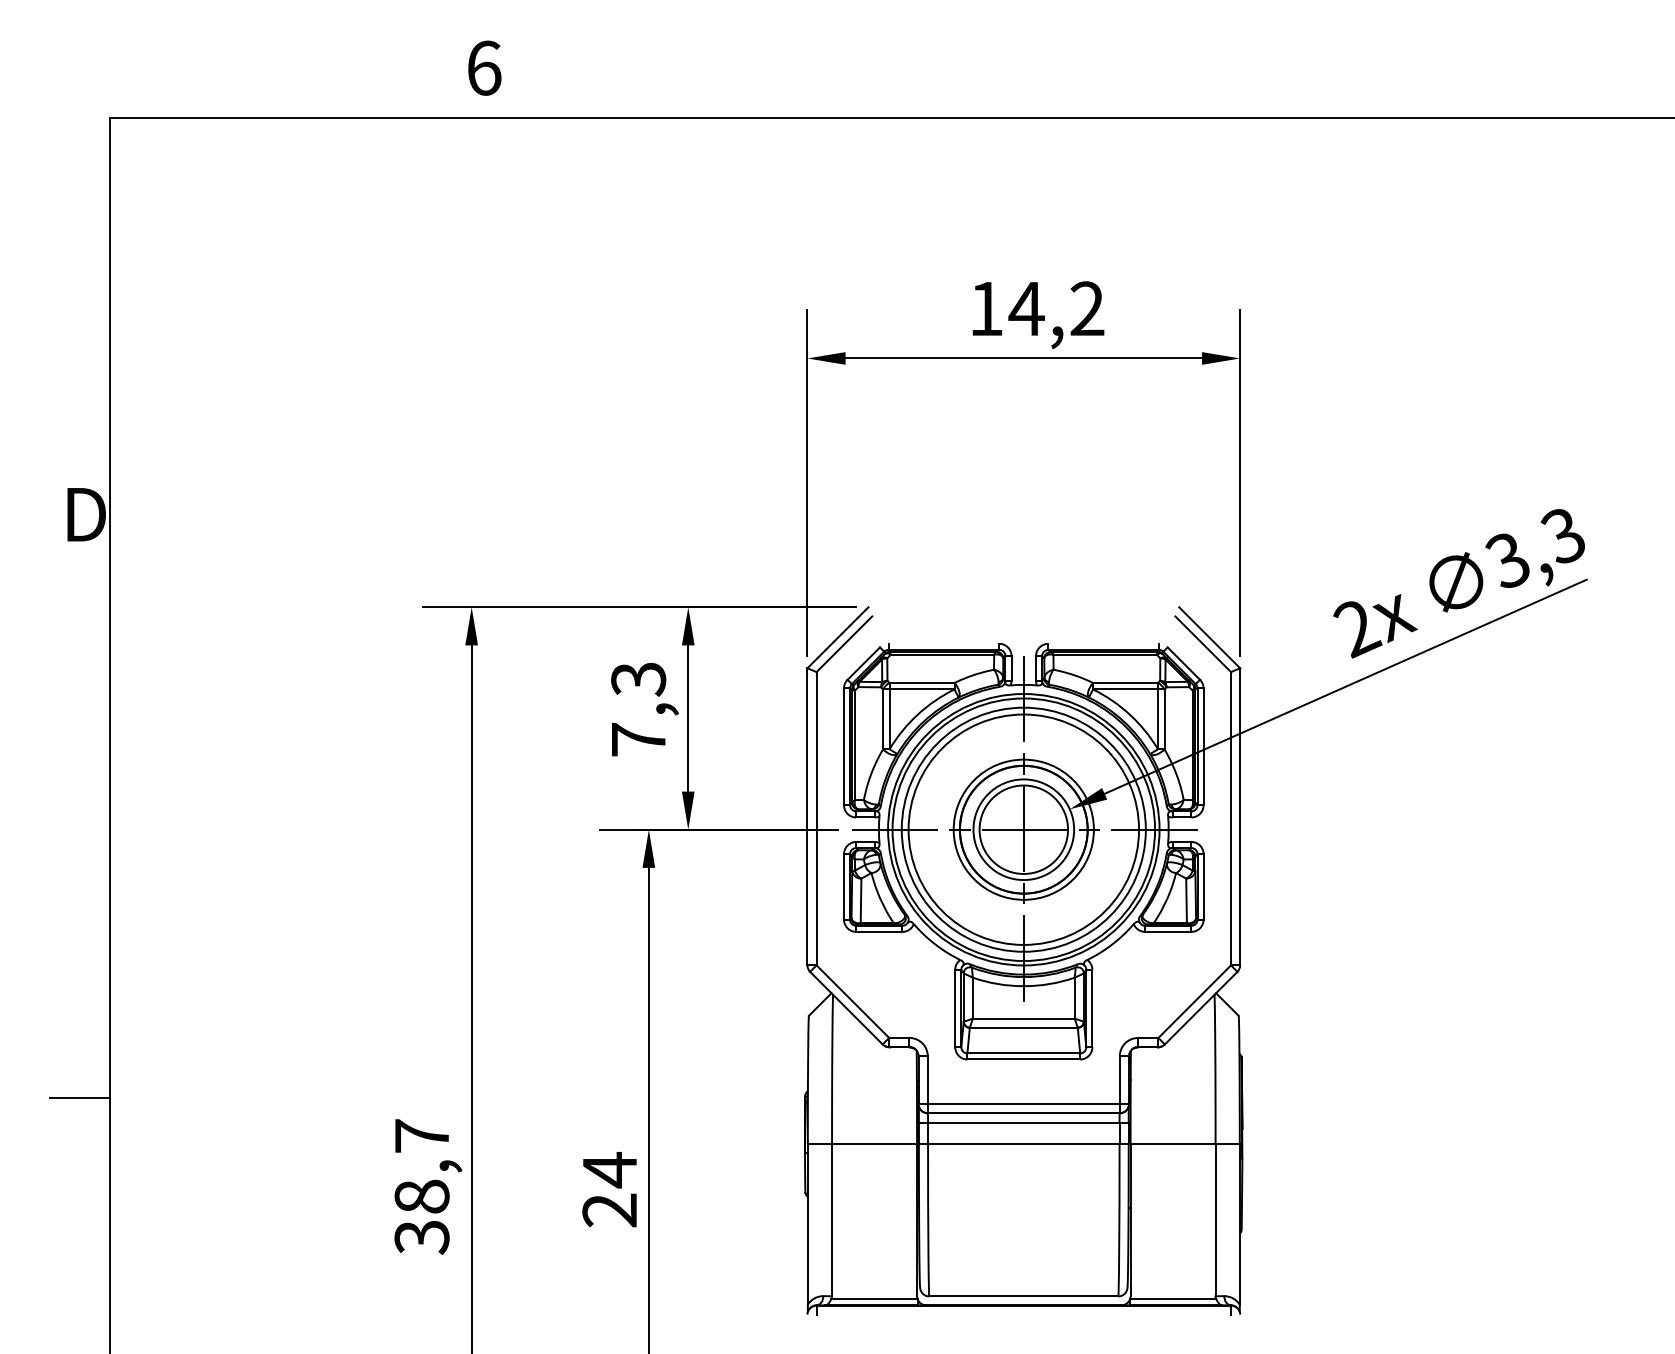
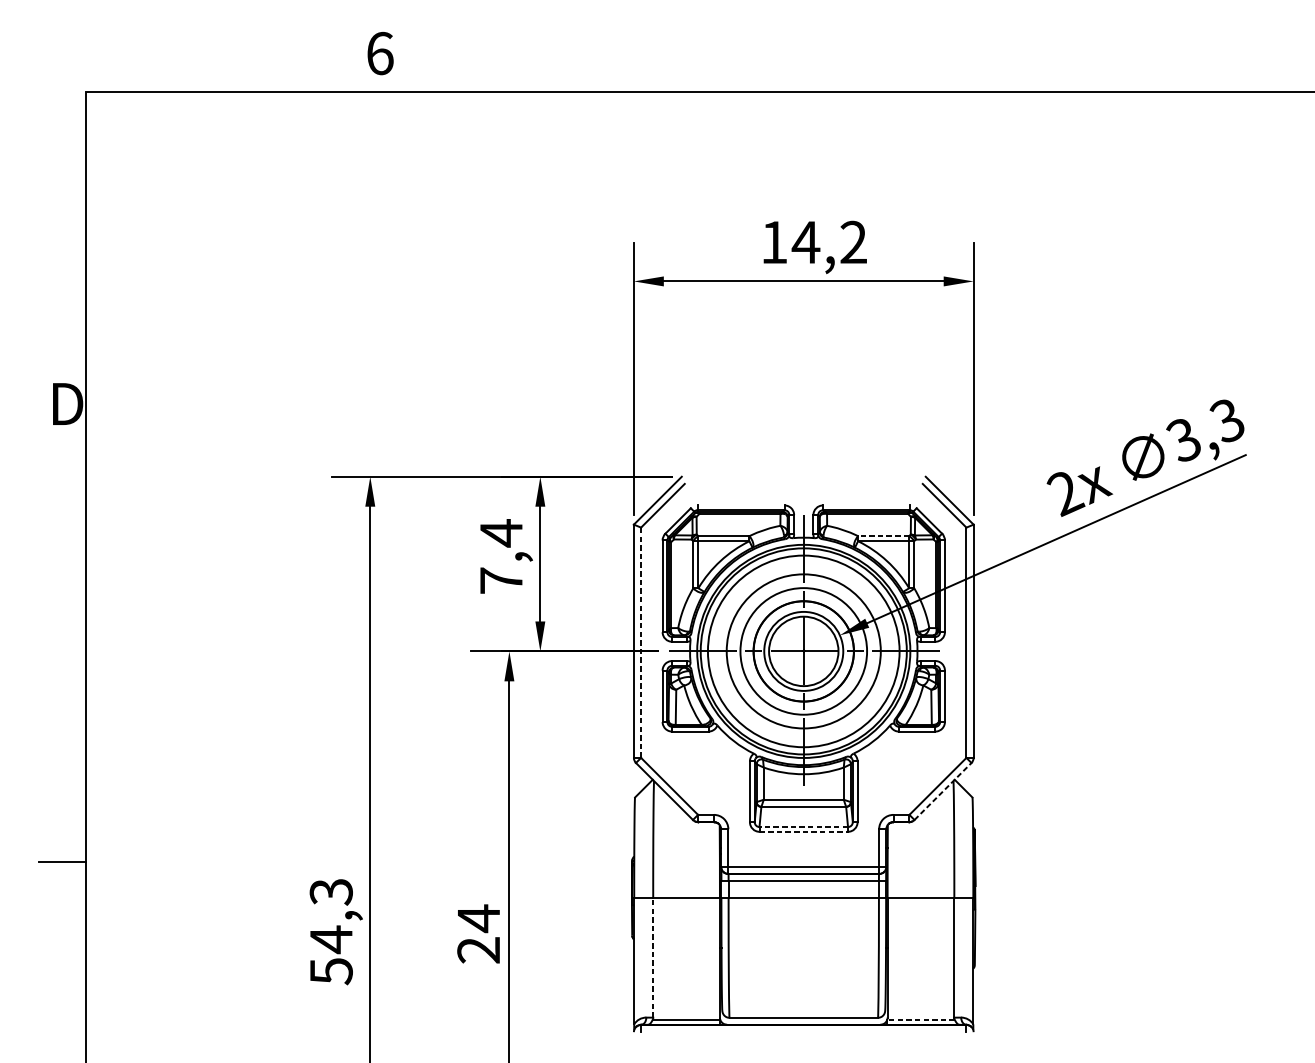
text: (638, 679) -> (501, 533), 7,3 -> 7,4
line: (1125, 682) -> (883, 535), solid -> dashed
line: (816, 818) -> (641, 642), solid -> dashed
circle: (1023, 829) -> (803, 651), size x0.7
circle: (1023, 829) -> (803, 651), size x1.4
line: (1201, 1007) -> (943, 790), solid -> dashed
line: (1023, 1053) -> (803, 827), solid -> dashed
line: (1024, 1059) -> (804, 831), solid -> dashed
text: (421, 1186) -> (330, 931), 38,7 -> 54,3
line: (832, 1219) -> (653, 957), solid -> dashed
line: (1172, 1299) -> (920, 1020), solid -> dashed

